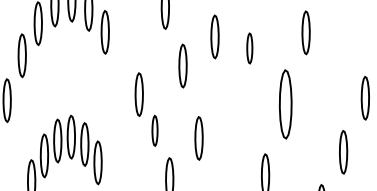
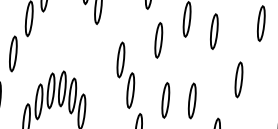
part: (249, 48) -> (214, 31), size x1.43
part: (285, 103) -> (238, 79), size x0.62
part: (154, 130) -> (130, 90), size x1.43
part: (230, 135) -> (191, 100), added

